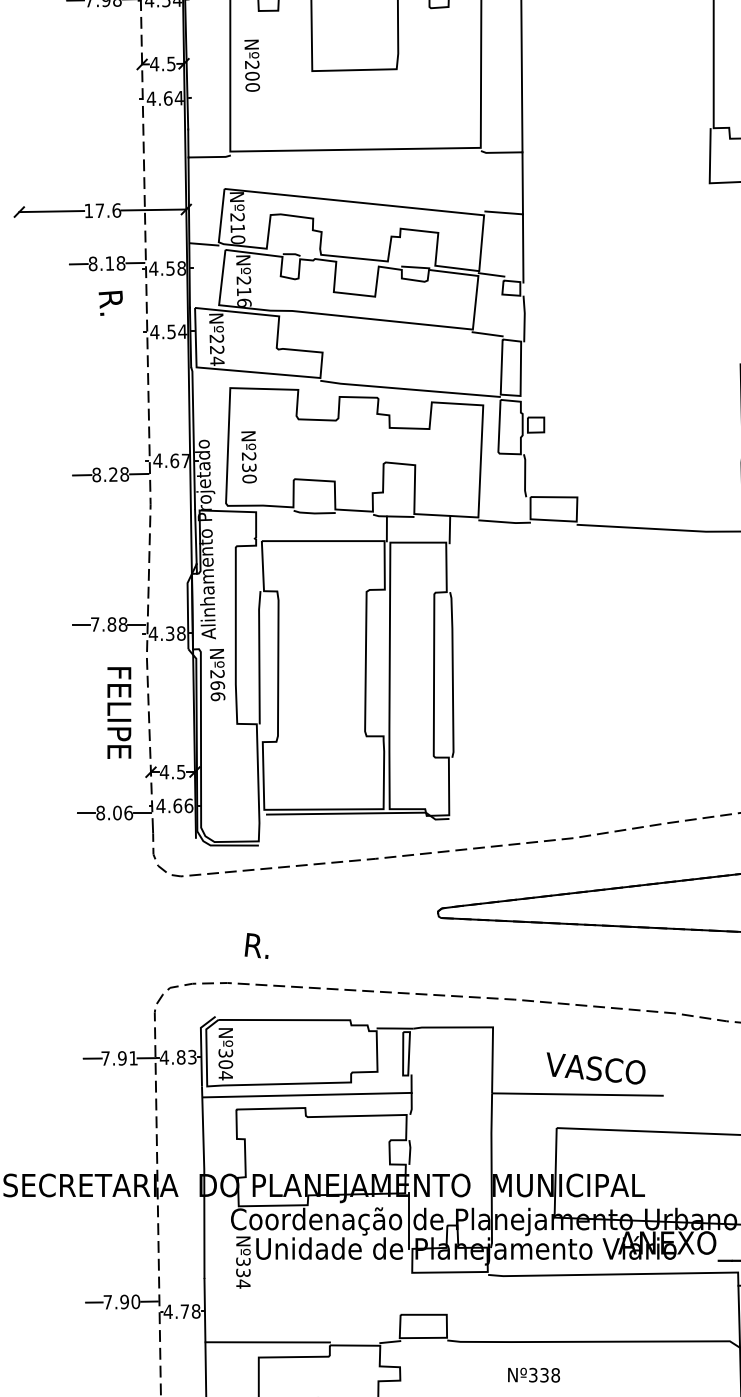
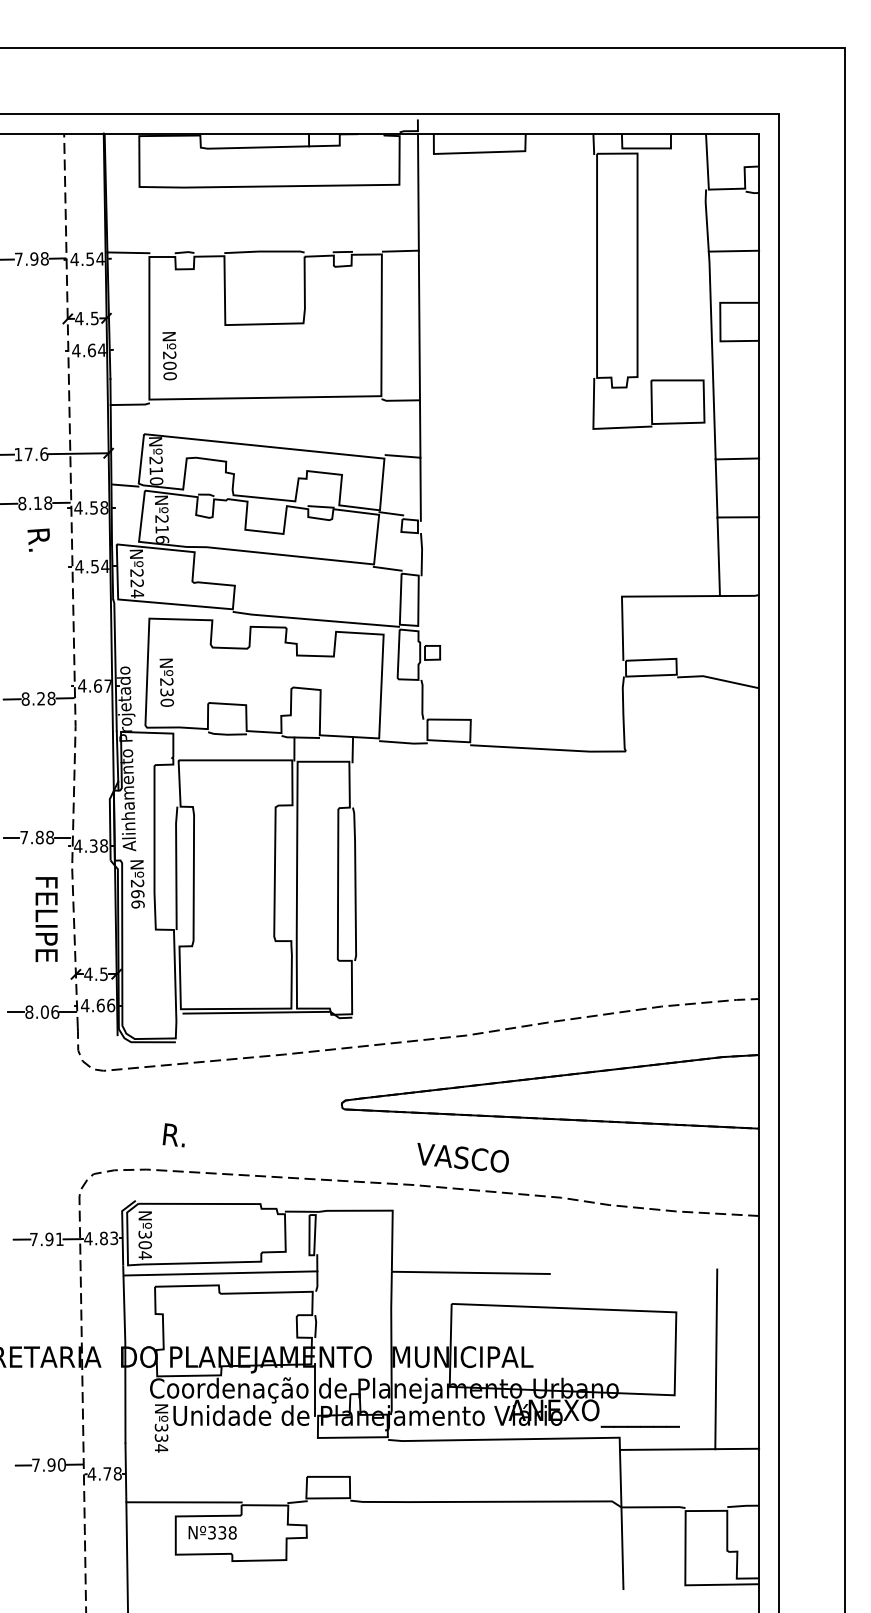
text: (252, 66) -> (169, 356), moved
text: (595, 1068) -> (462, 1157), moved
text: (533, 1374) -> (212, 1532), moved

